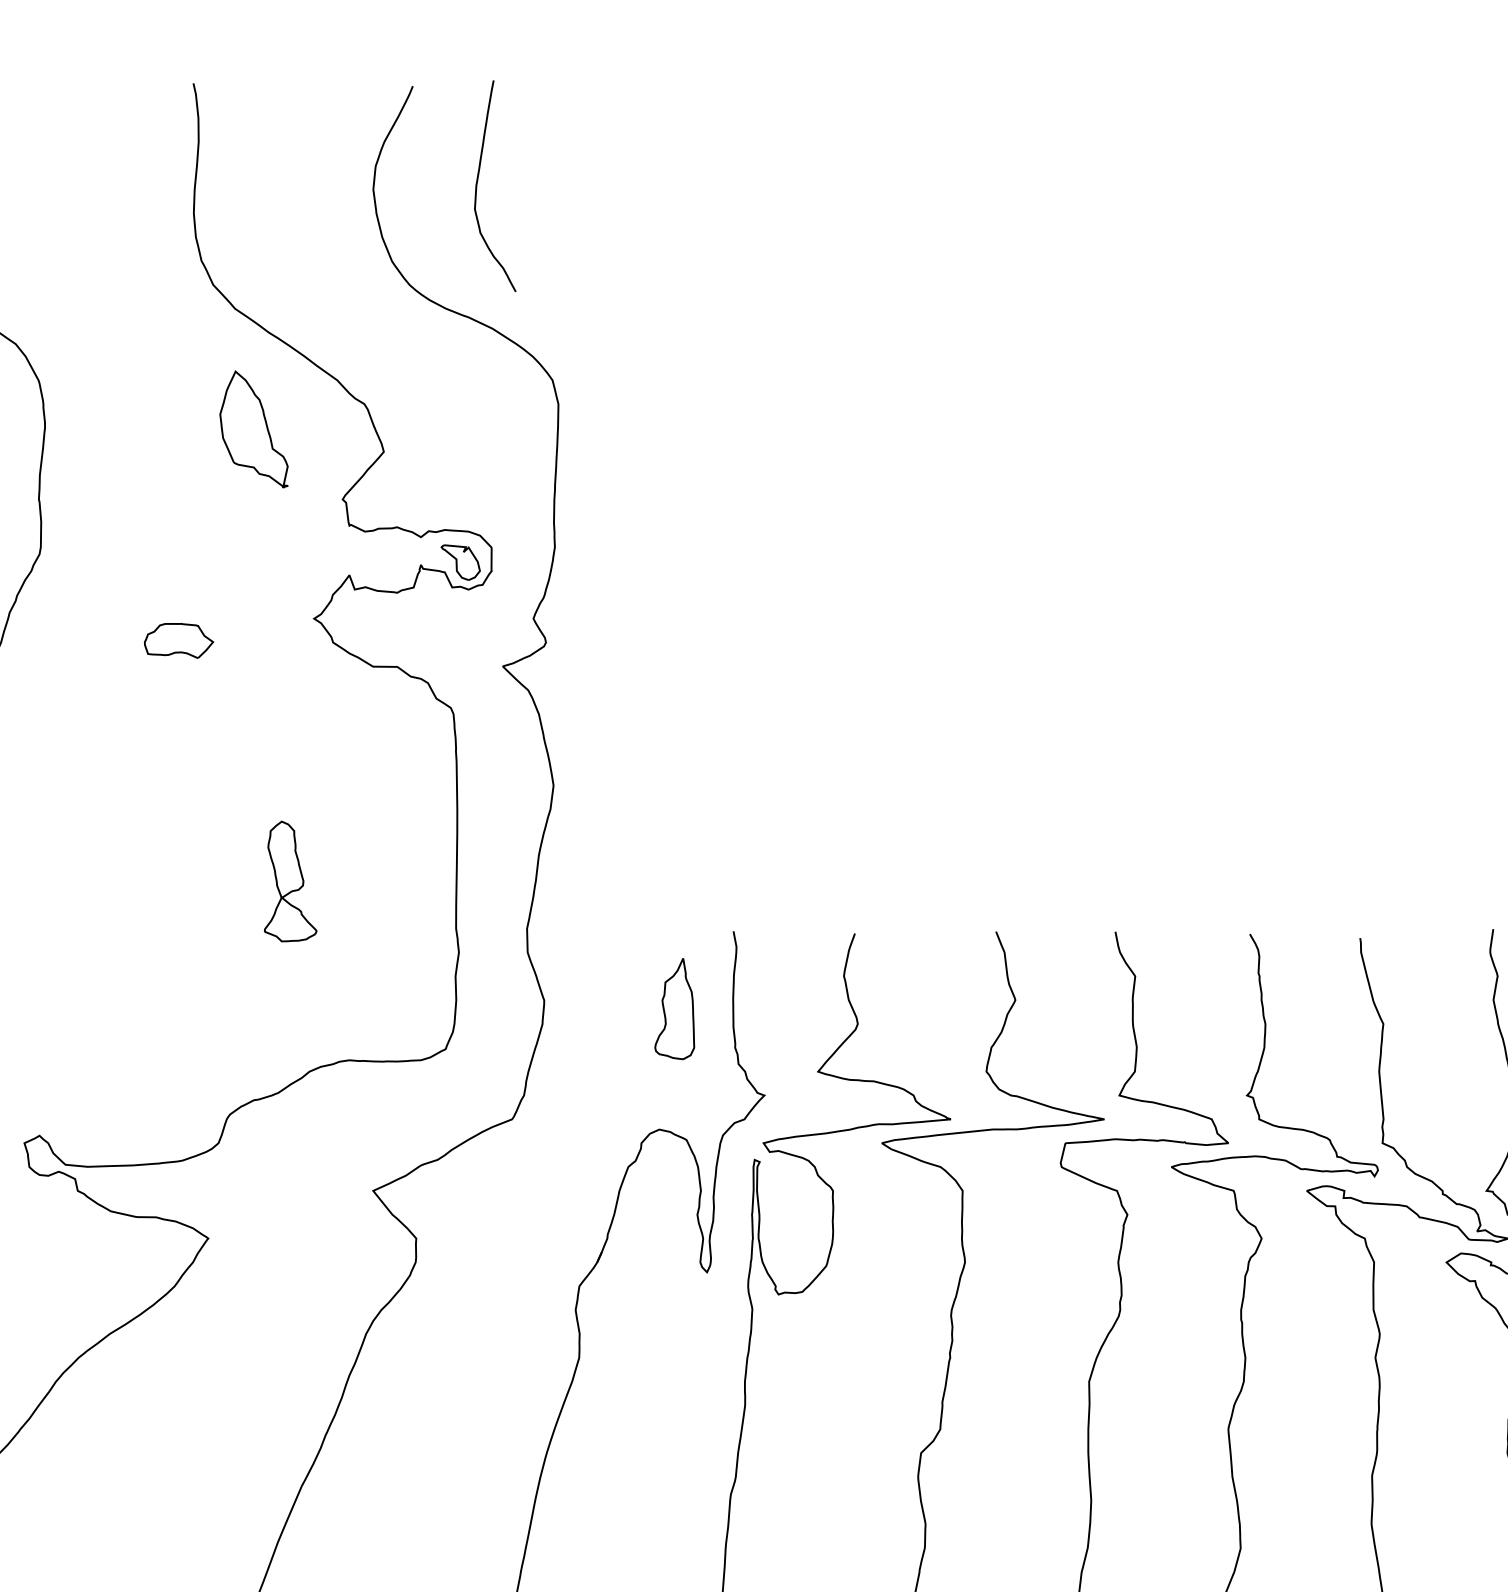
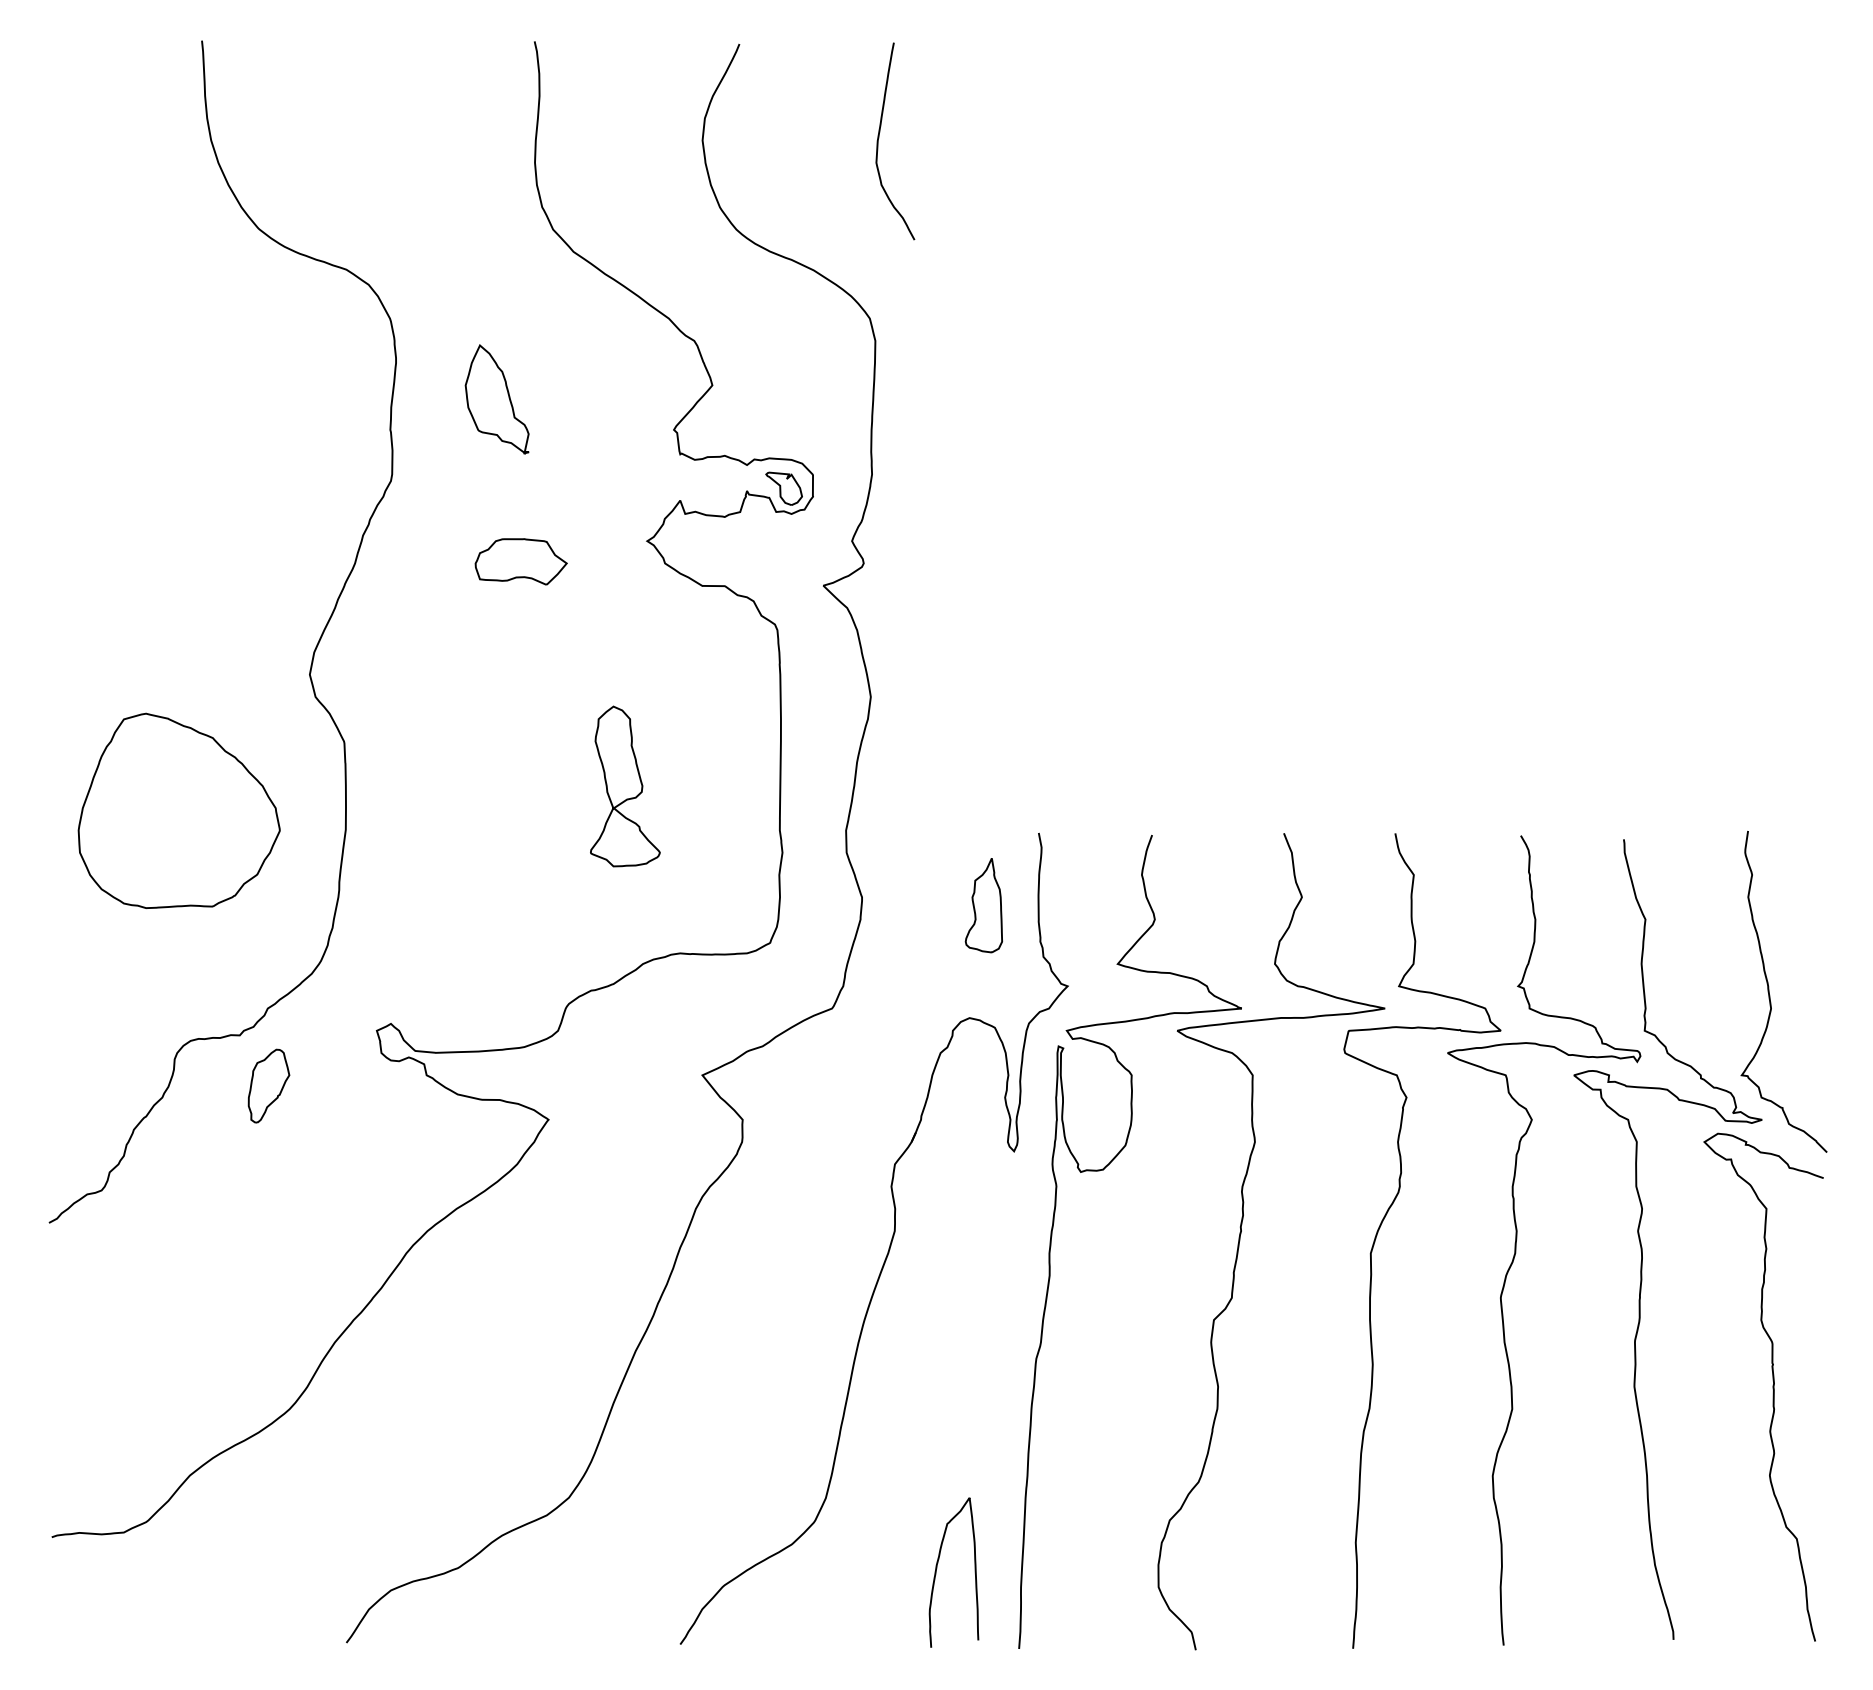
curve: (478, 183) -> (879, 138), moved
part: (253, 429) -> (496, 399), moved
part: (178, 640) -> (520, 561), size x1.43
part: (290, 881) -> (625, 786), size x1.43

